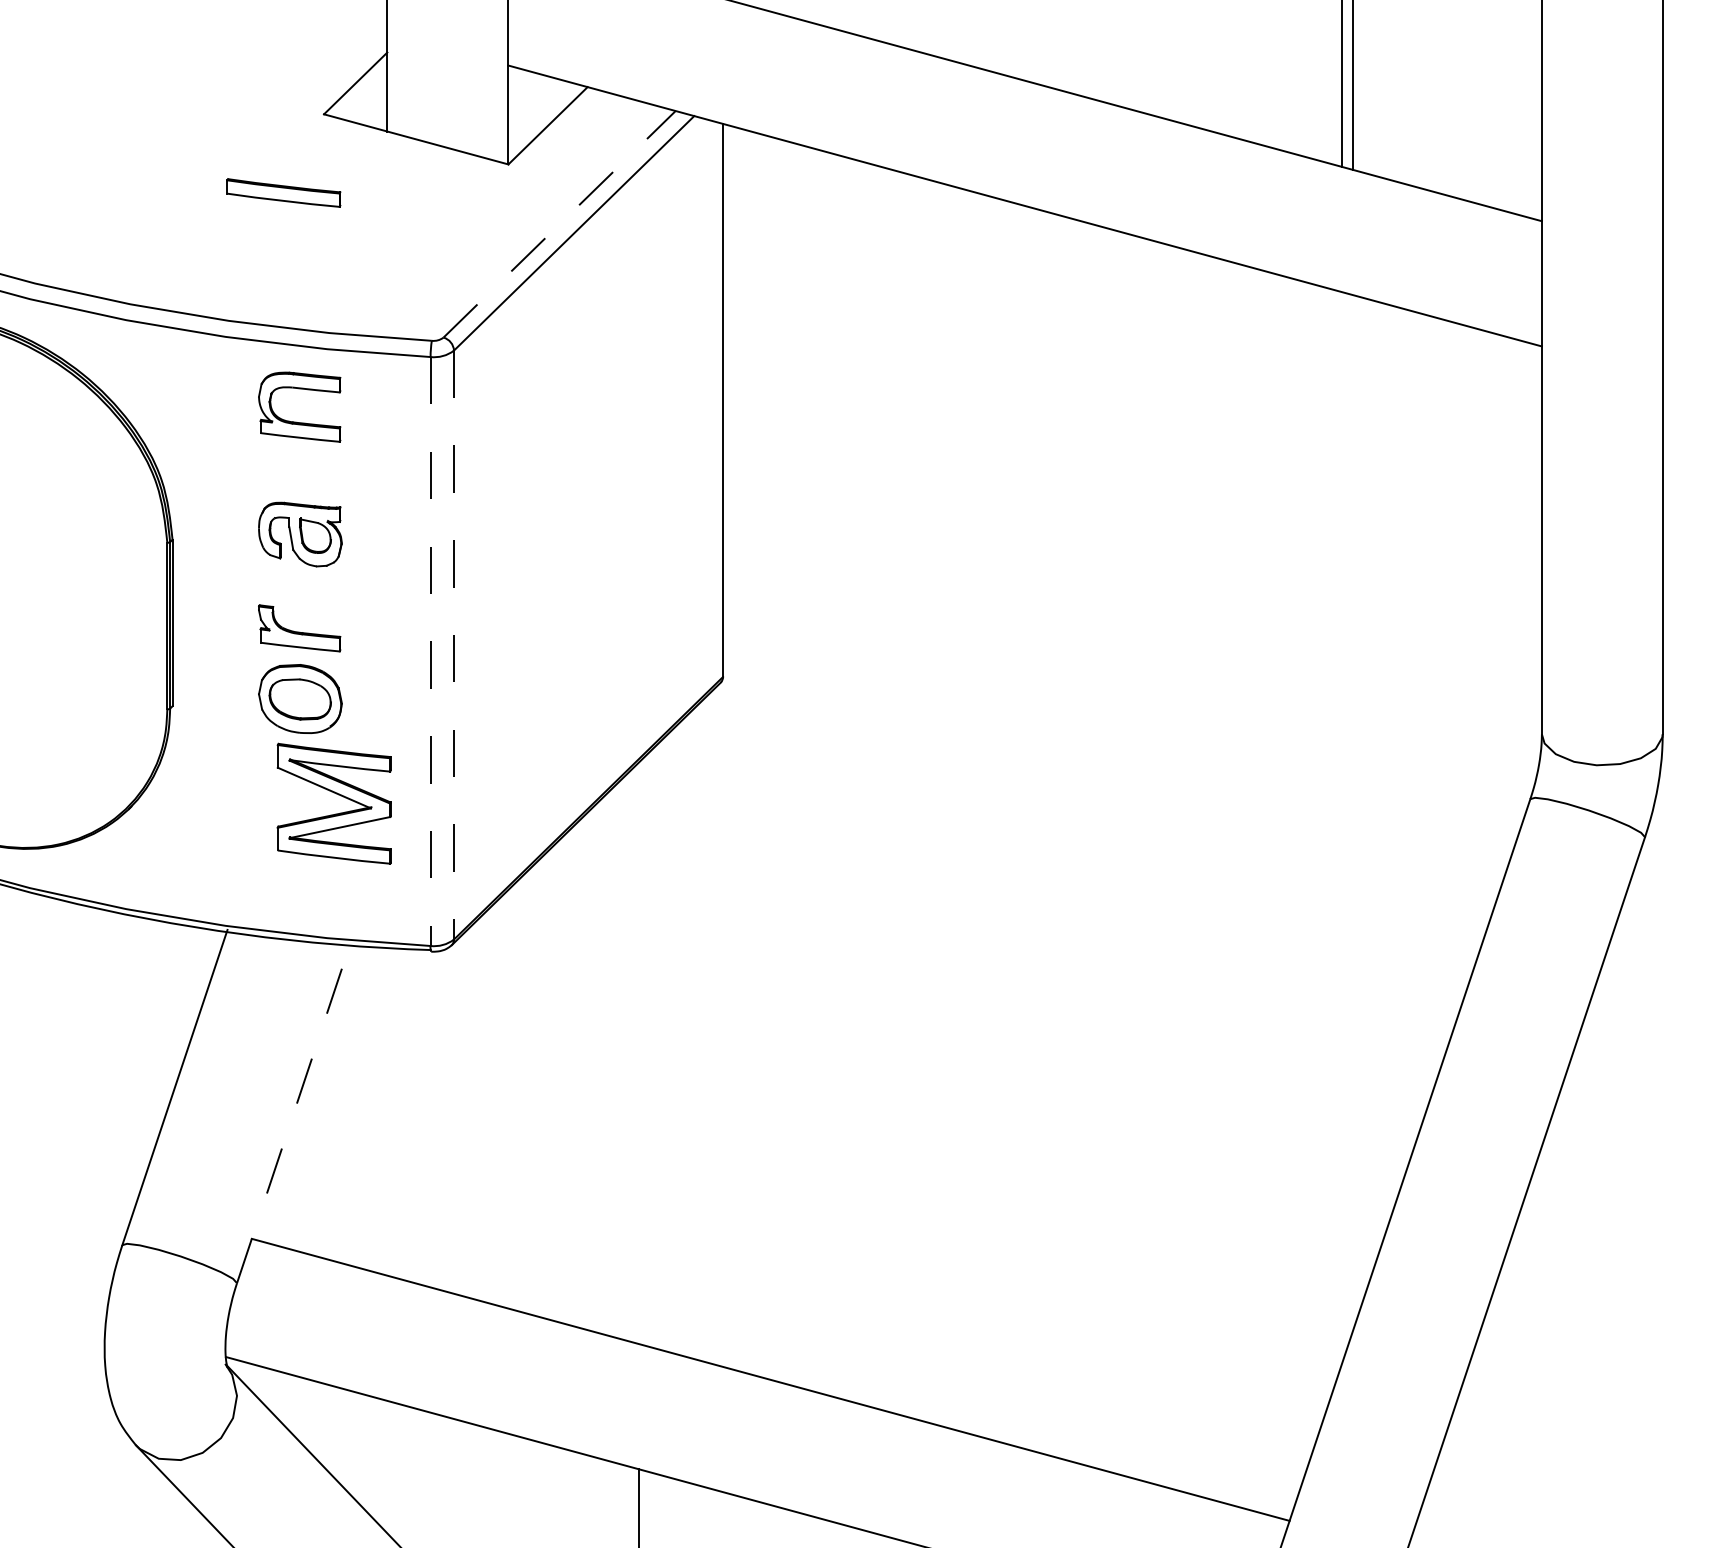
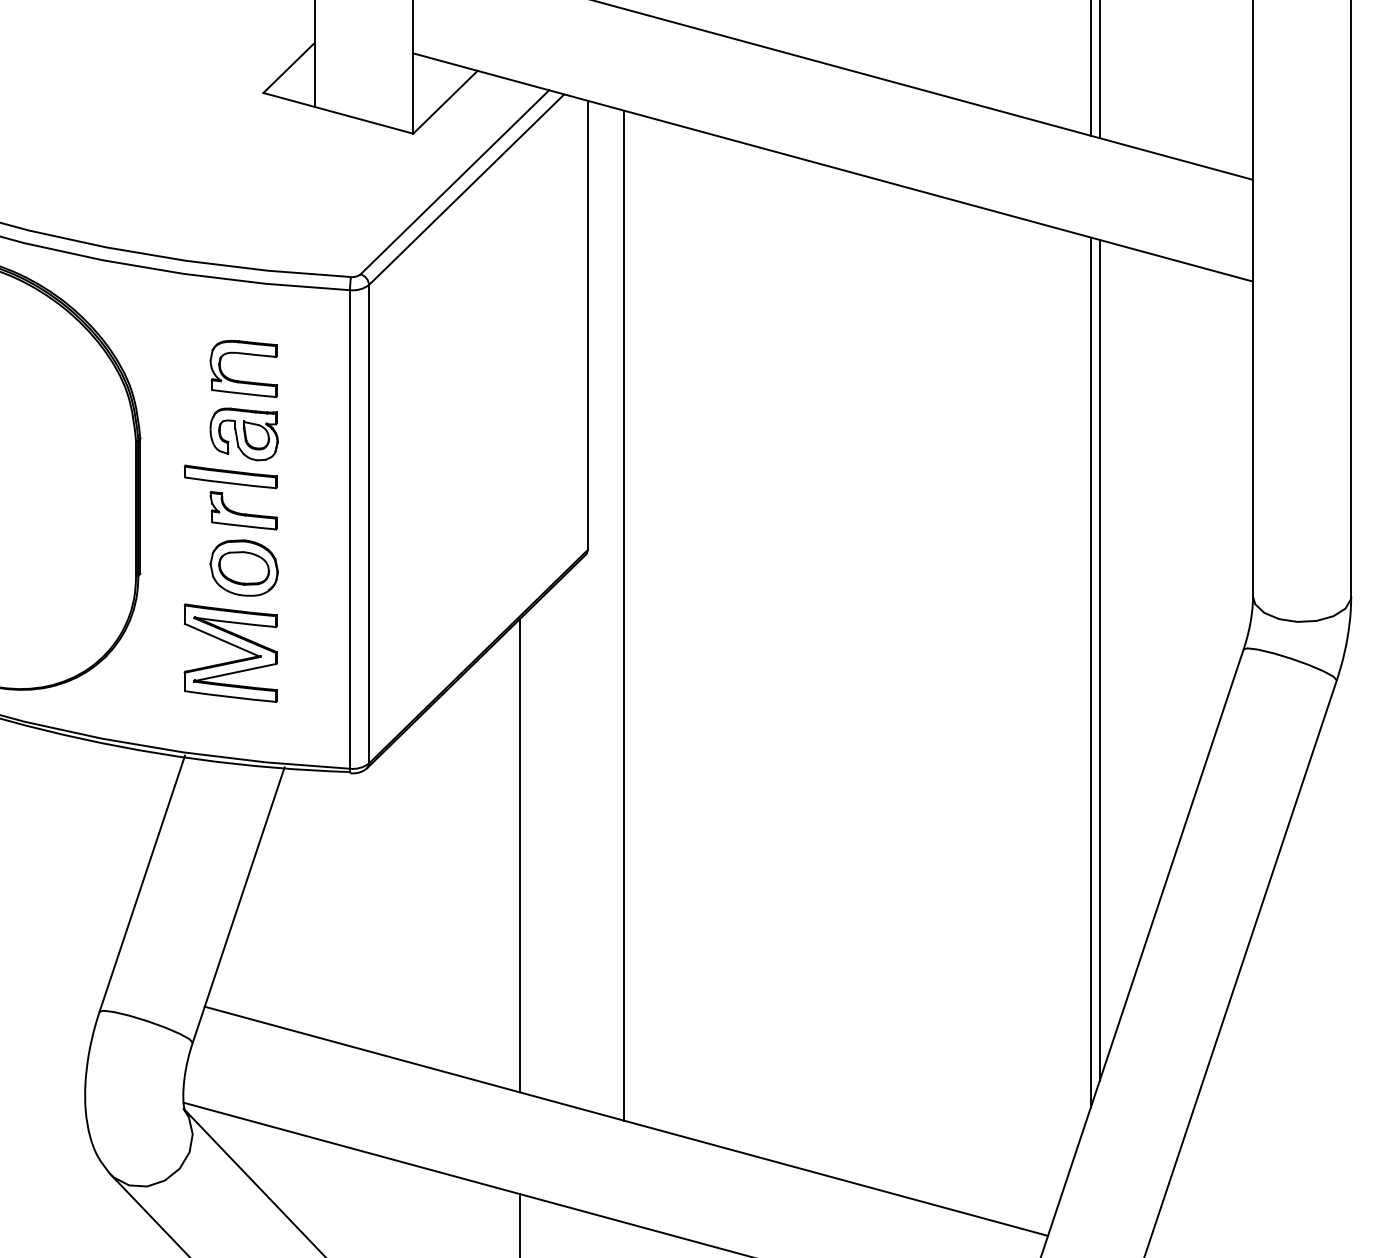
part: (283, 192) -> (230, 476), moved
line: (559, 224) -> (454, 182), dashed -> solid
part: (298, 421) -> (242, 380), moved
line: (454, 645) -> (369, 524), dashed -> solid
line: (431, 651) -> (350, 529), dashed -> solid
line: (767, 757) -> (623, 615), added
part: (337, 795) -> (233, 646), moved
line: (1352, 812) -> (1099, 660), added
line: (1341, 827) -> (1090, 672), added
line: (639, 1052) -> (519, 855), added
line: (293, 1113) -> (238, 904), dashed -> solid

